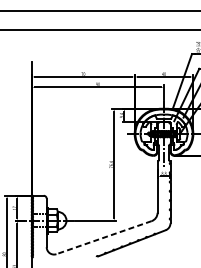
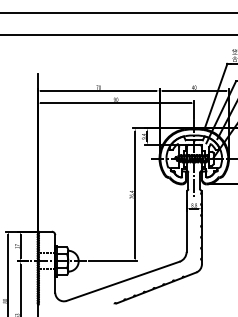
line: (104, 237) -> (123, 281), dashed -> solid

